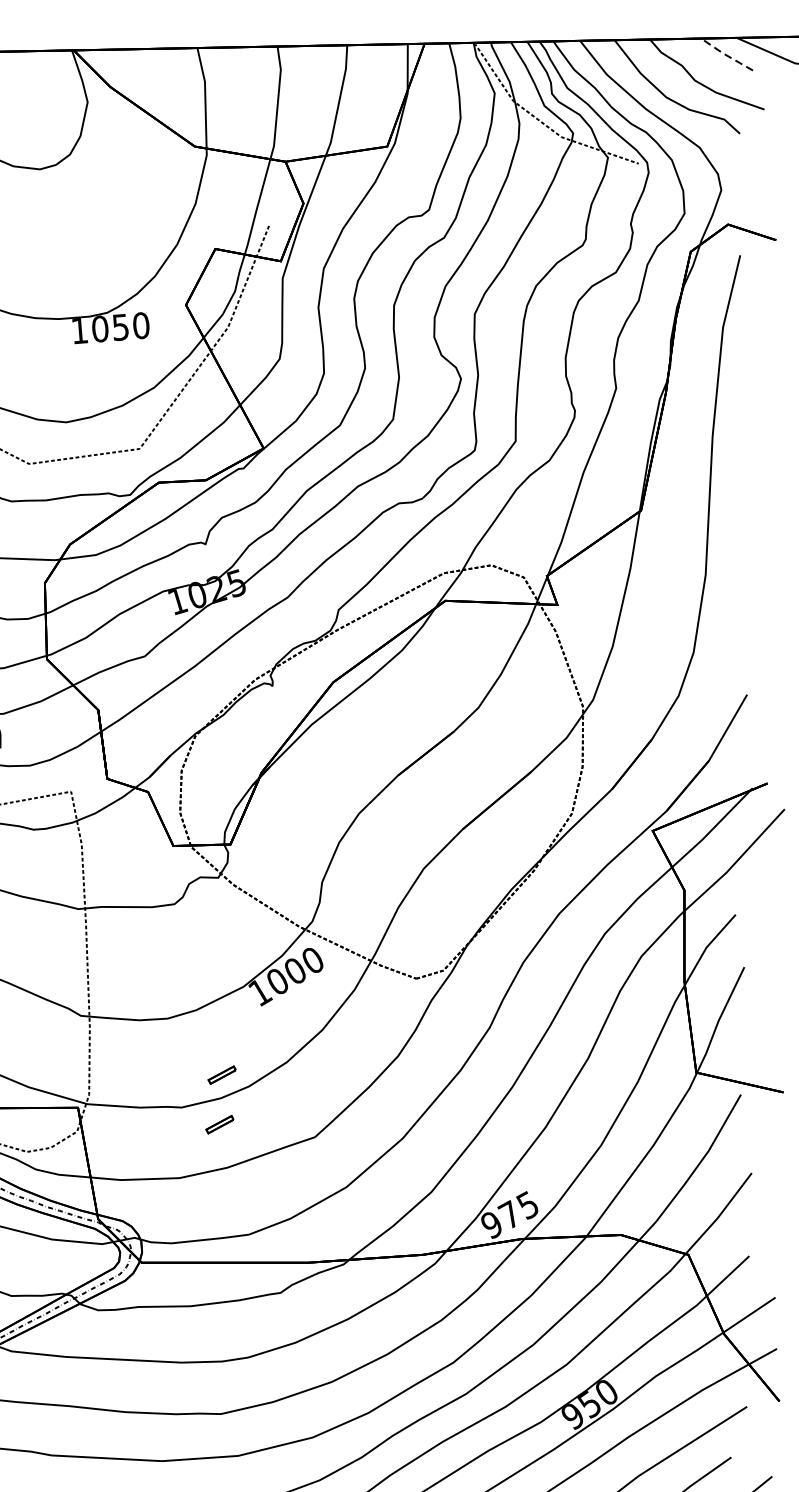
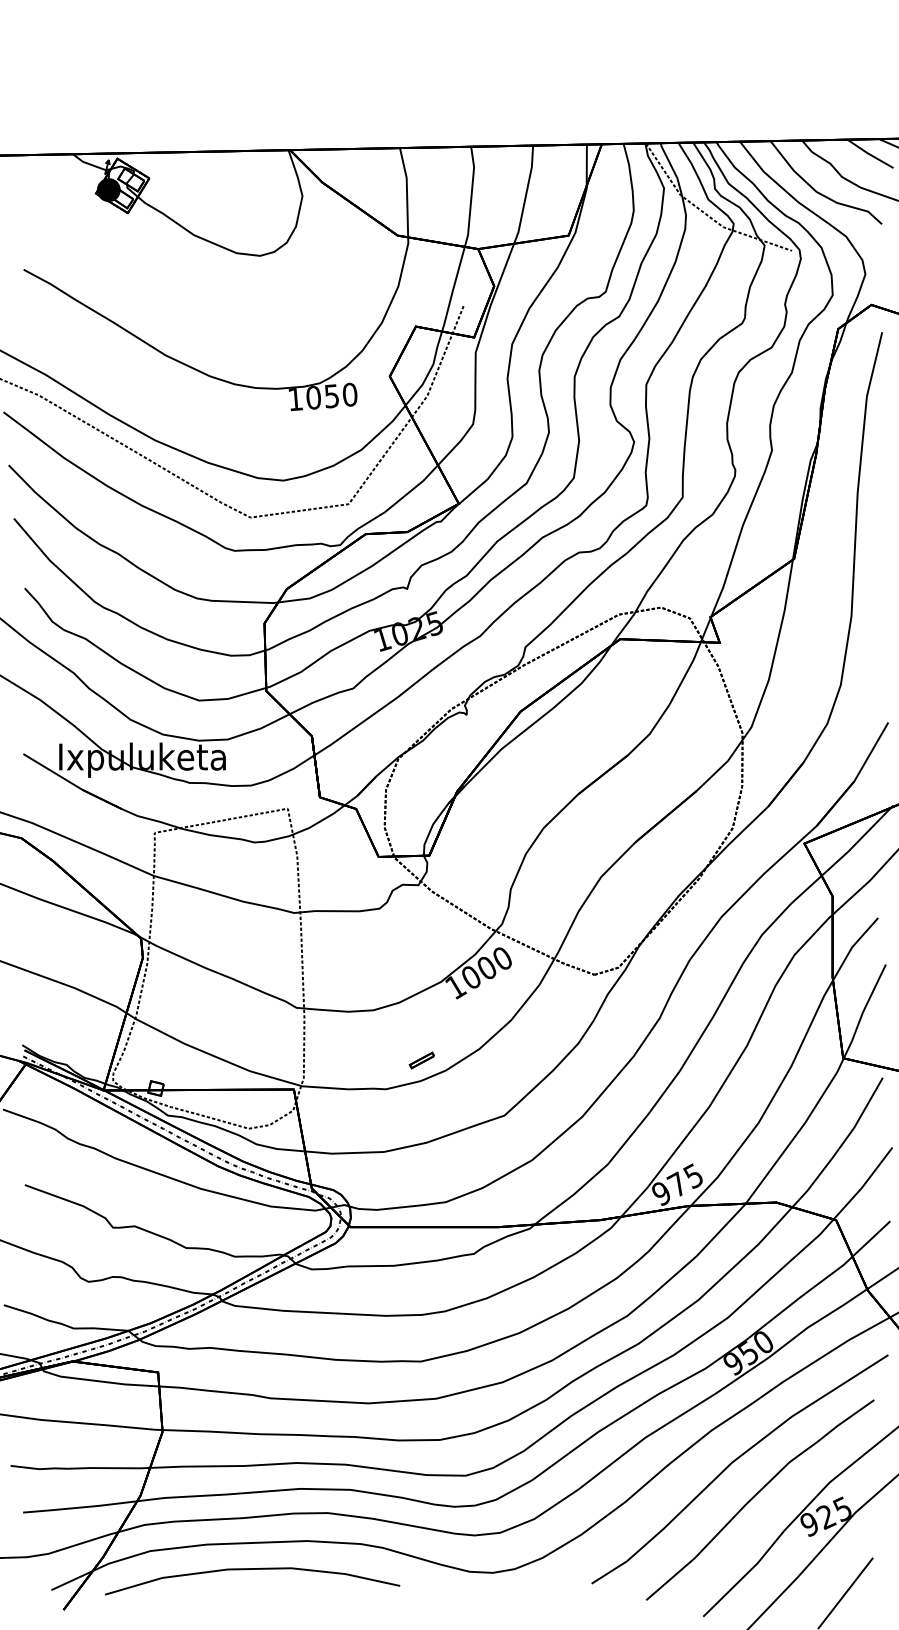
line: (725, 55) -> (869, 154), dashed -> solid
part: (219, 1124) -> (419, 1104), removed

